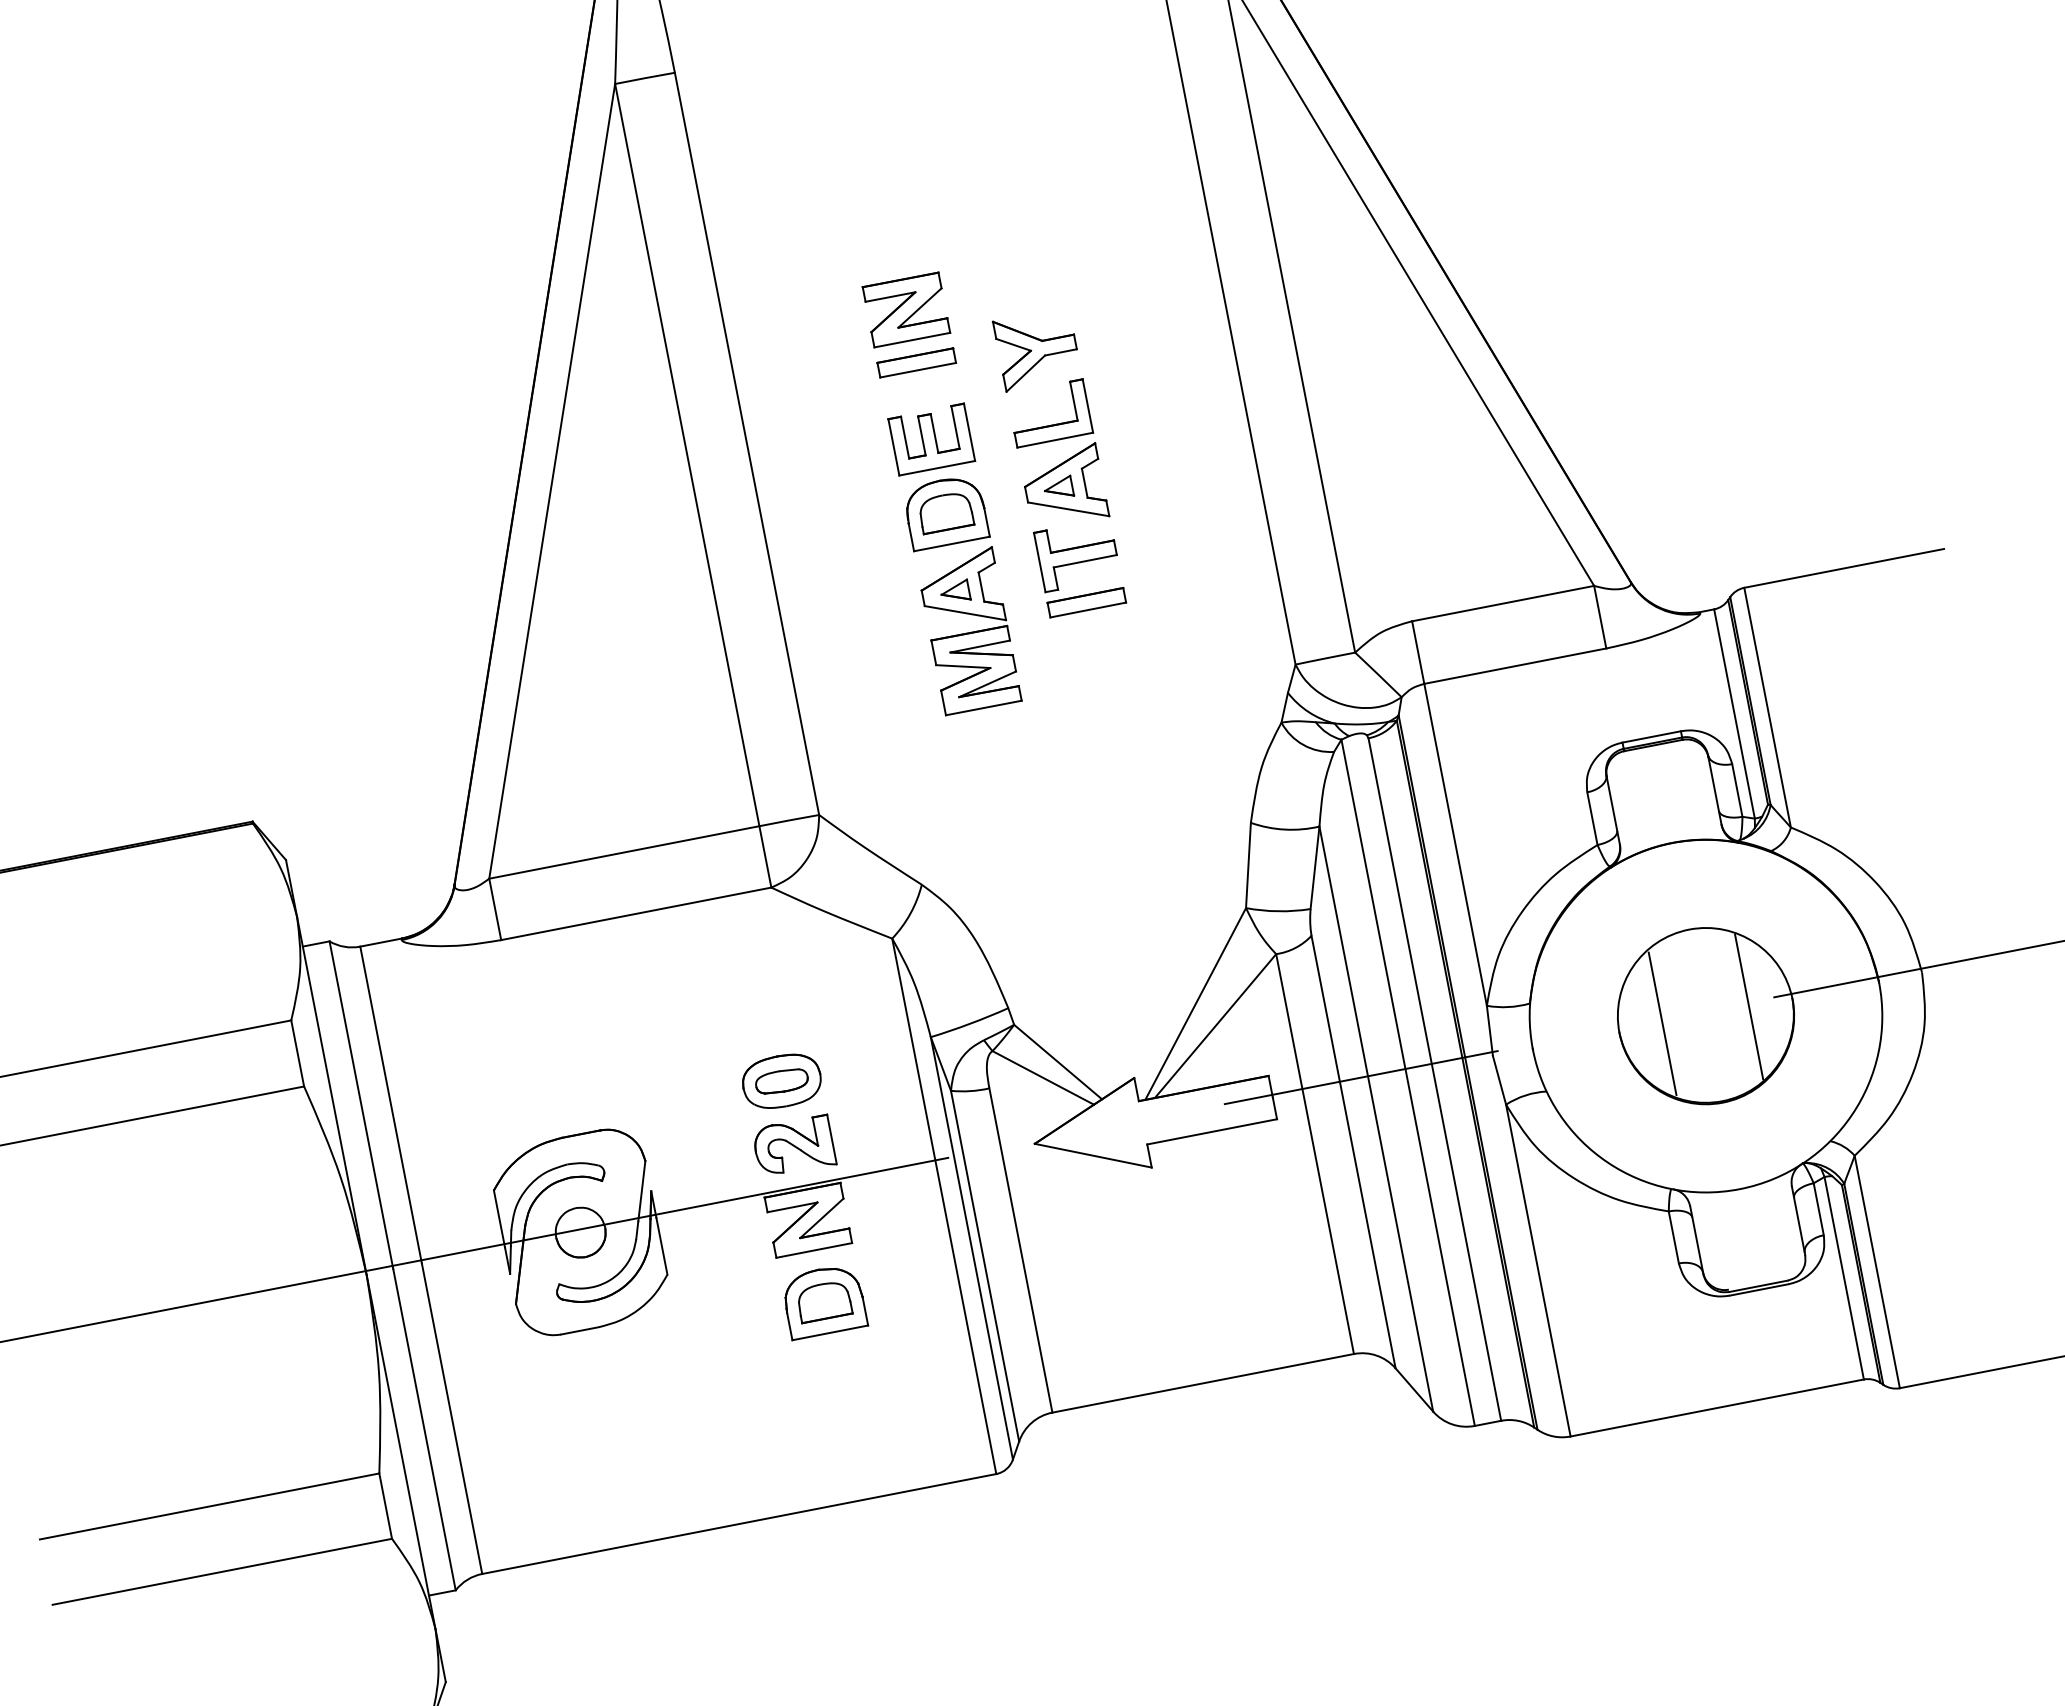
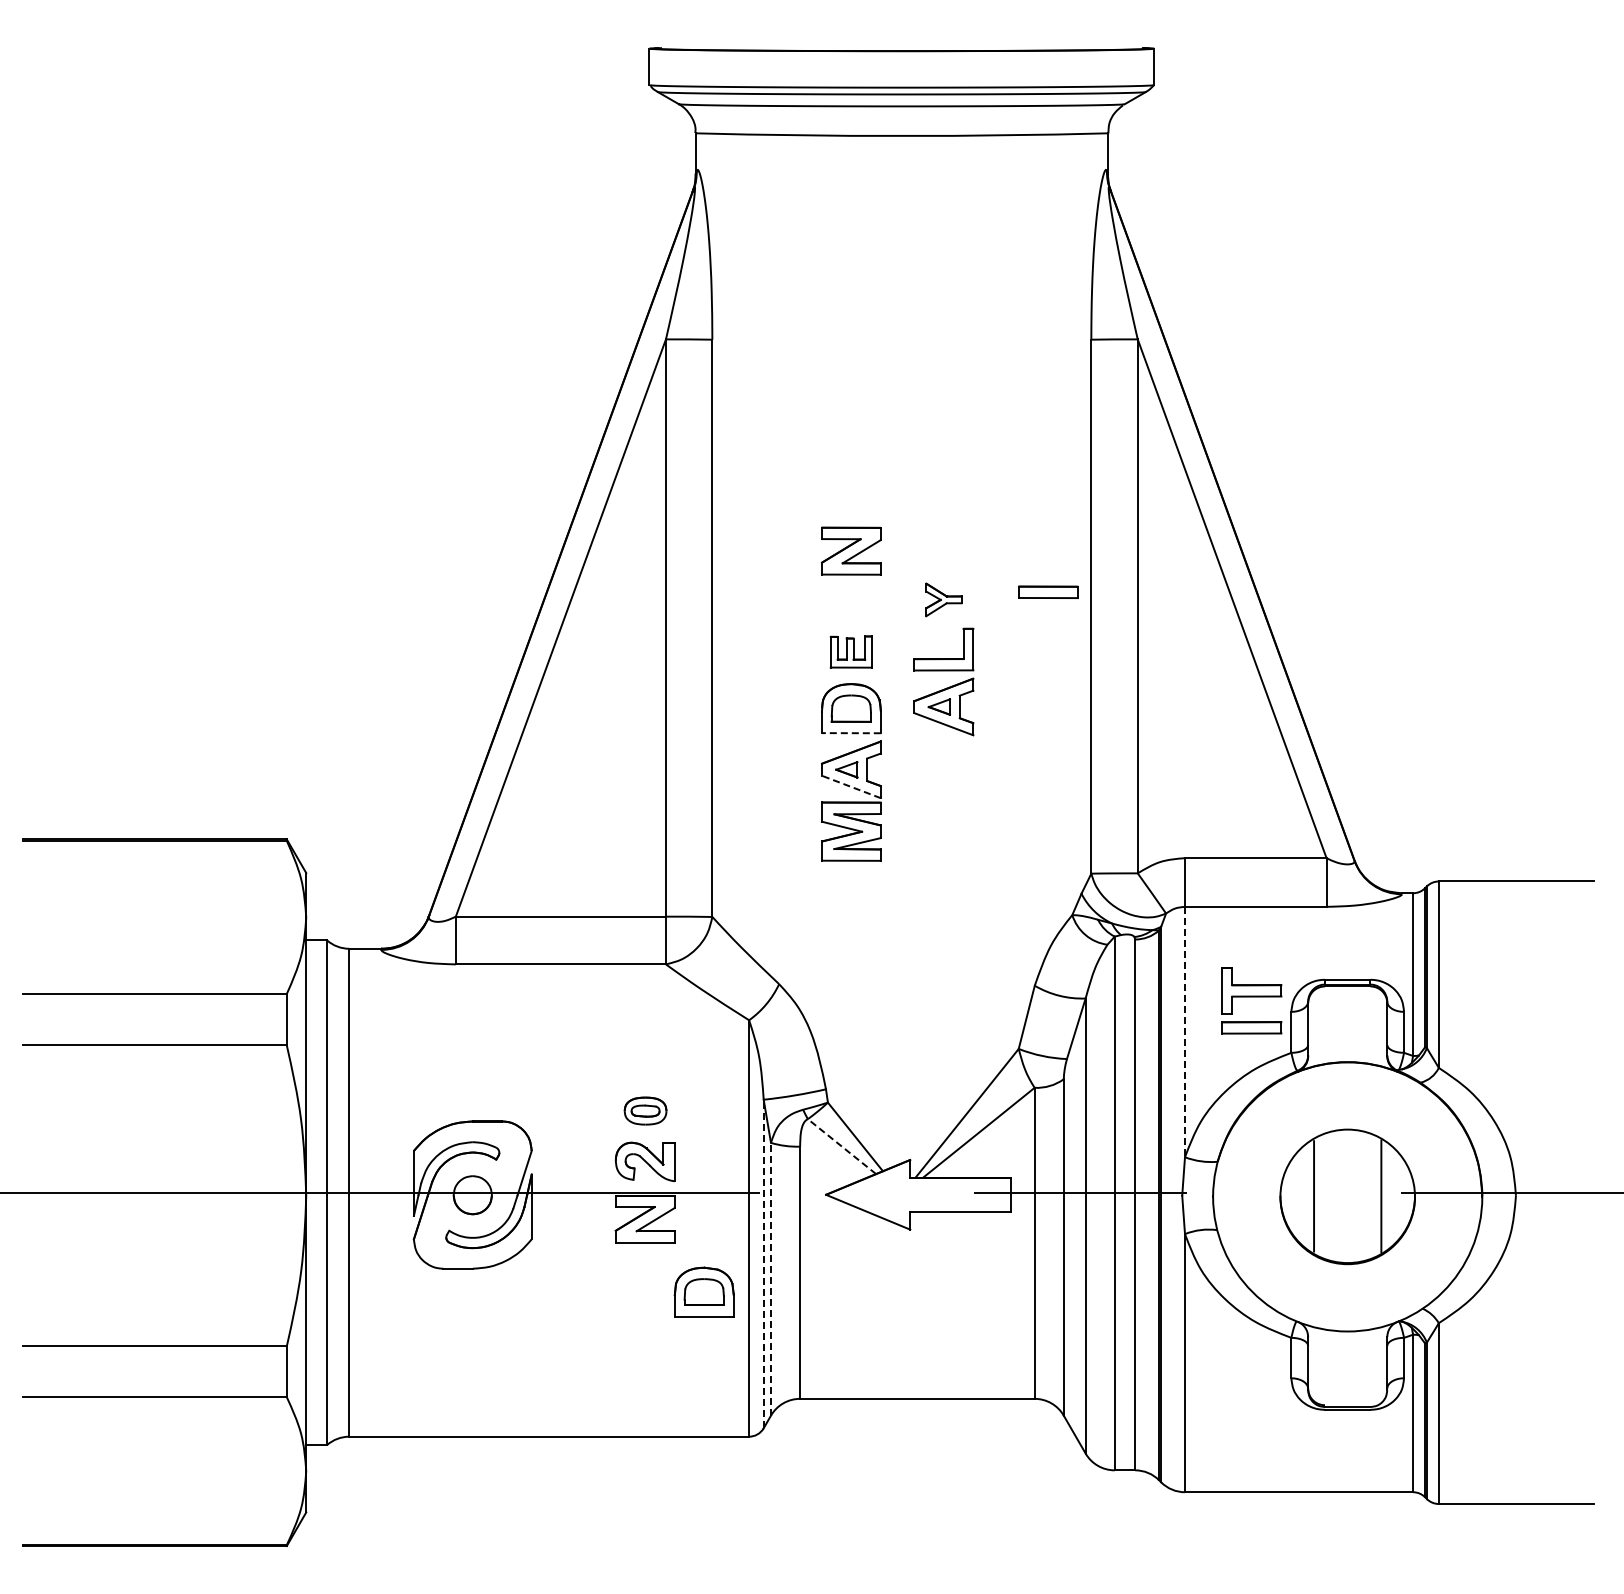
part: (1036, 349) -> (943, 599), size x0.6
part: (916, 361) -> (1048, 591), moved
part: (931, 438) -> (851, 651), size x0.7
line: (950, 544) -> (850, 733), solid -> dashed
part: (1079, 567) -> (1251, 1000), moved
line: (965, 612) -> (851, 786), solid -> dashed
line: (1456, 845) -> (1185, 1032), solid -> dashed
line: (1043, 1077) -> (842, 1146), solid -> dashed
part: (781, 1080) -> (645, 1110), size x0.7
line: (971, 1247) -> (763, 1263), solid -> dashed
line: (984, 1265) -> (770, 1278), solid -> dashed
part: (822, 1300) -> (703, 1291), moved

